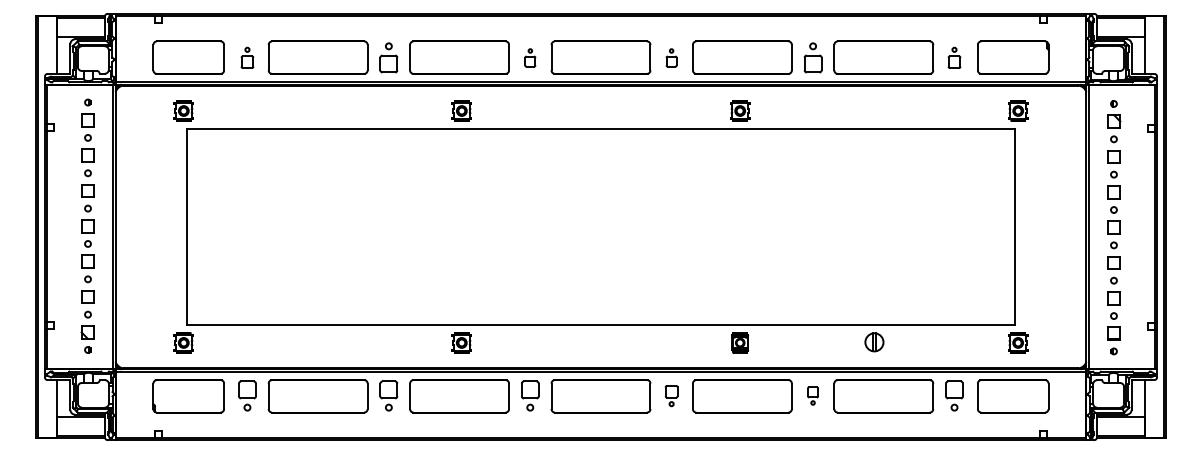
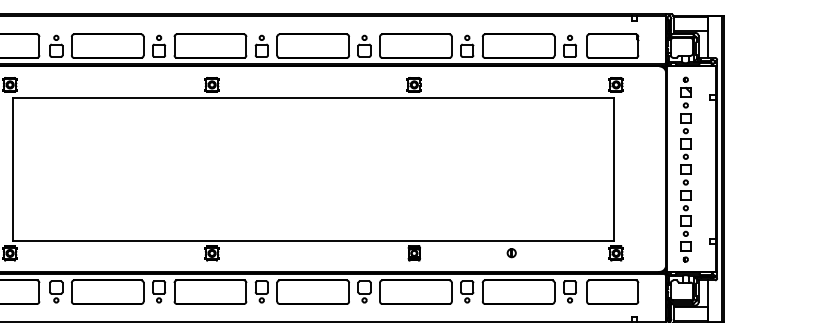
part: (247, 57) -> (56, 46), size x1.43
part: (530, 57) -> (261, 46), size x1.67
part: (671, 57) -> (364, 46), size x1.67
part: (954, 57) -> (570, 46), size x1.43
part: (873, 342) -> (511, 253), size x0.62
part: (671, 395) -> (364, 291), size x1.43
part: (812, 395) -> (466, 291), size x1.67

